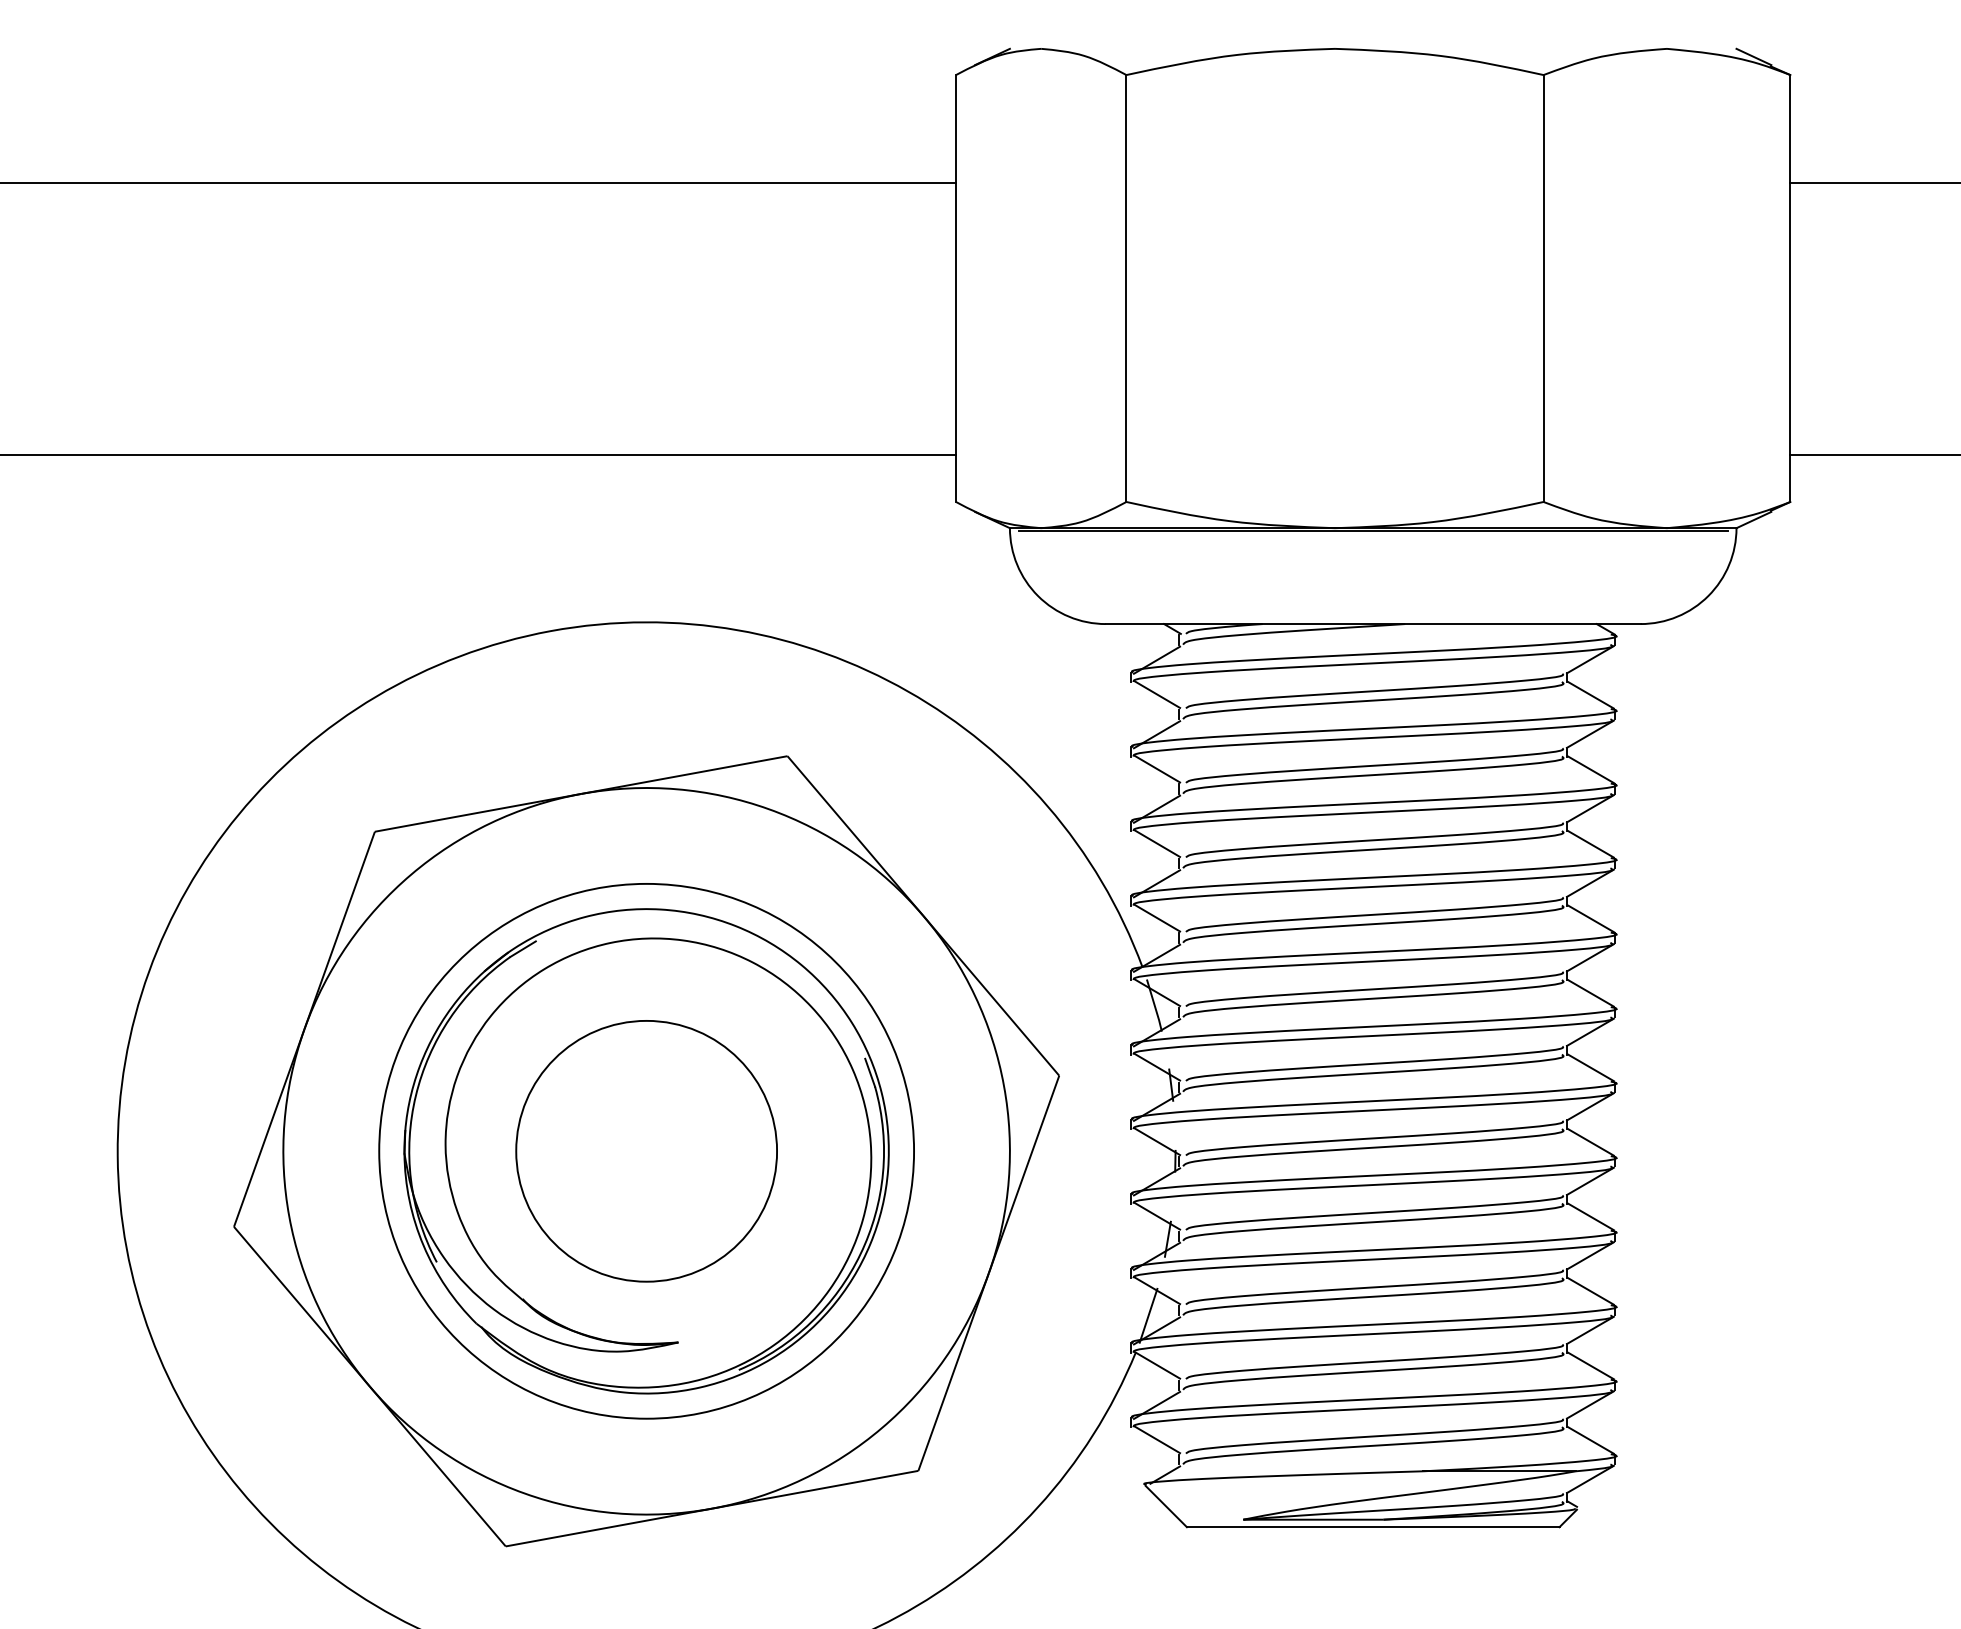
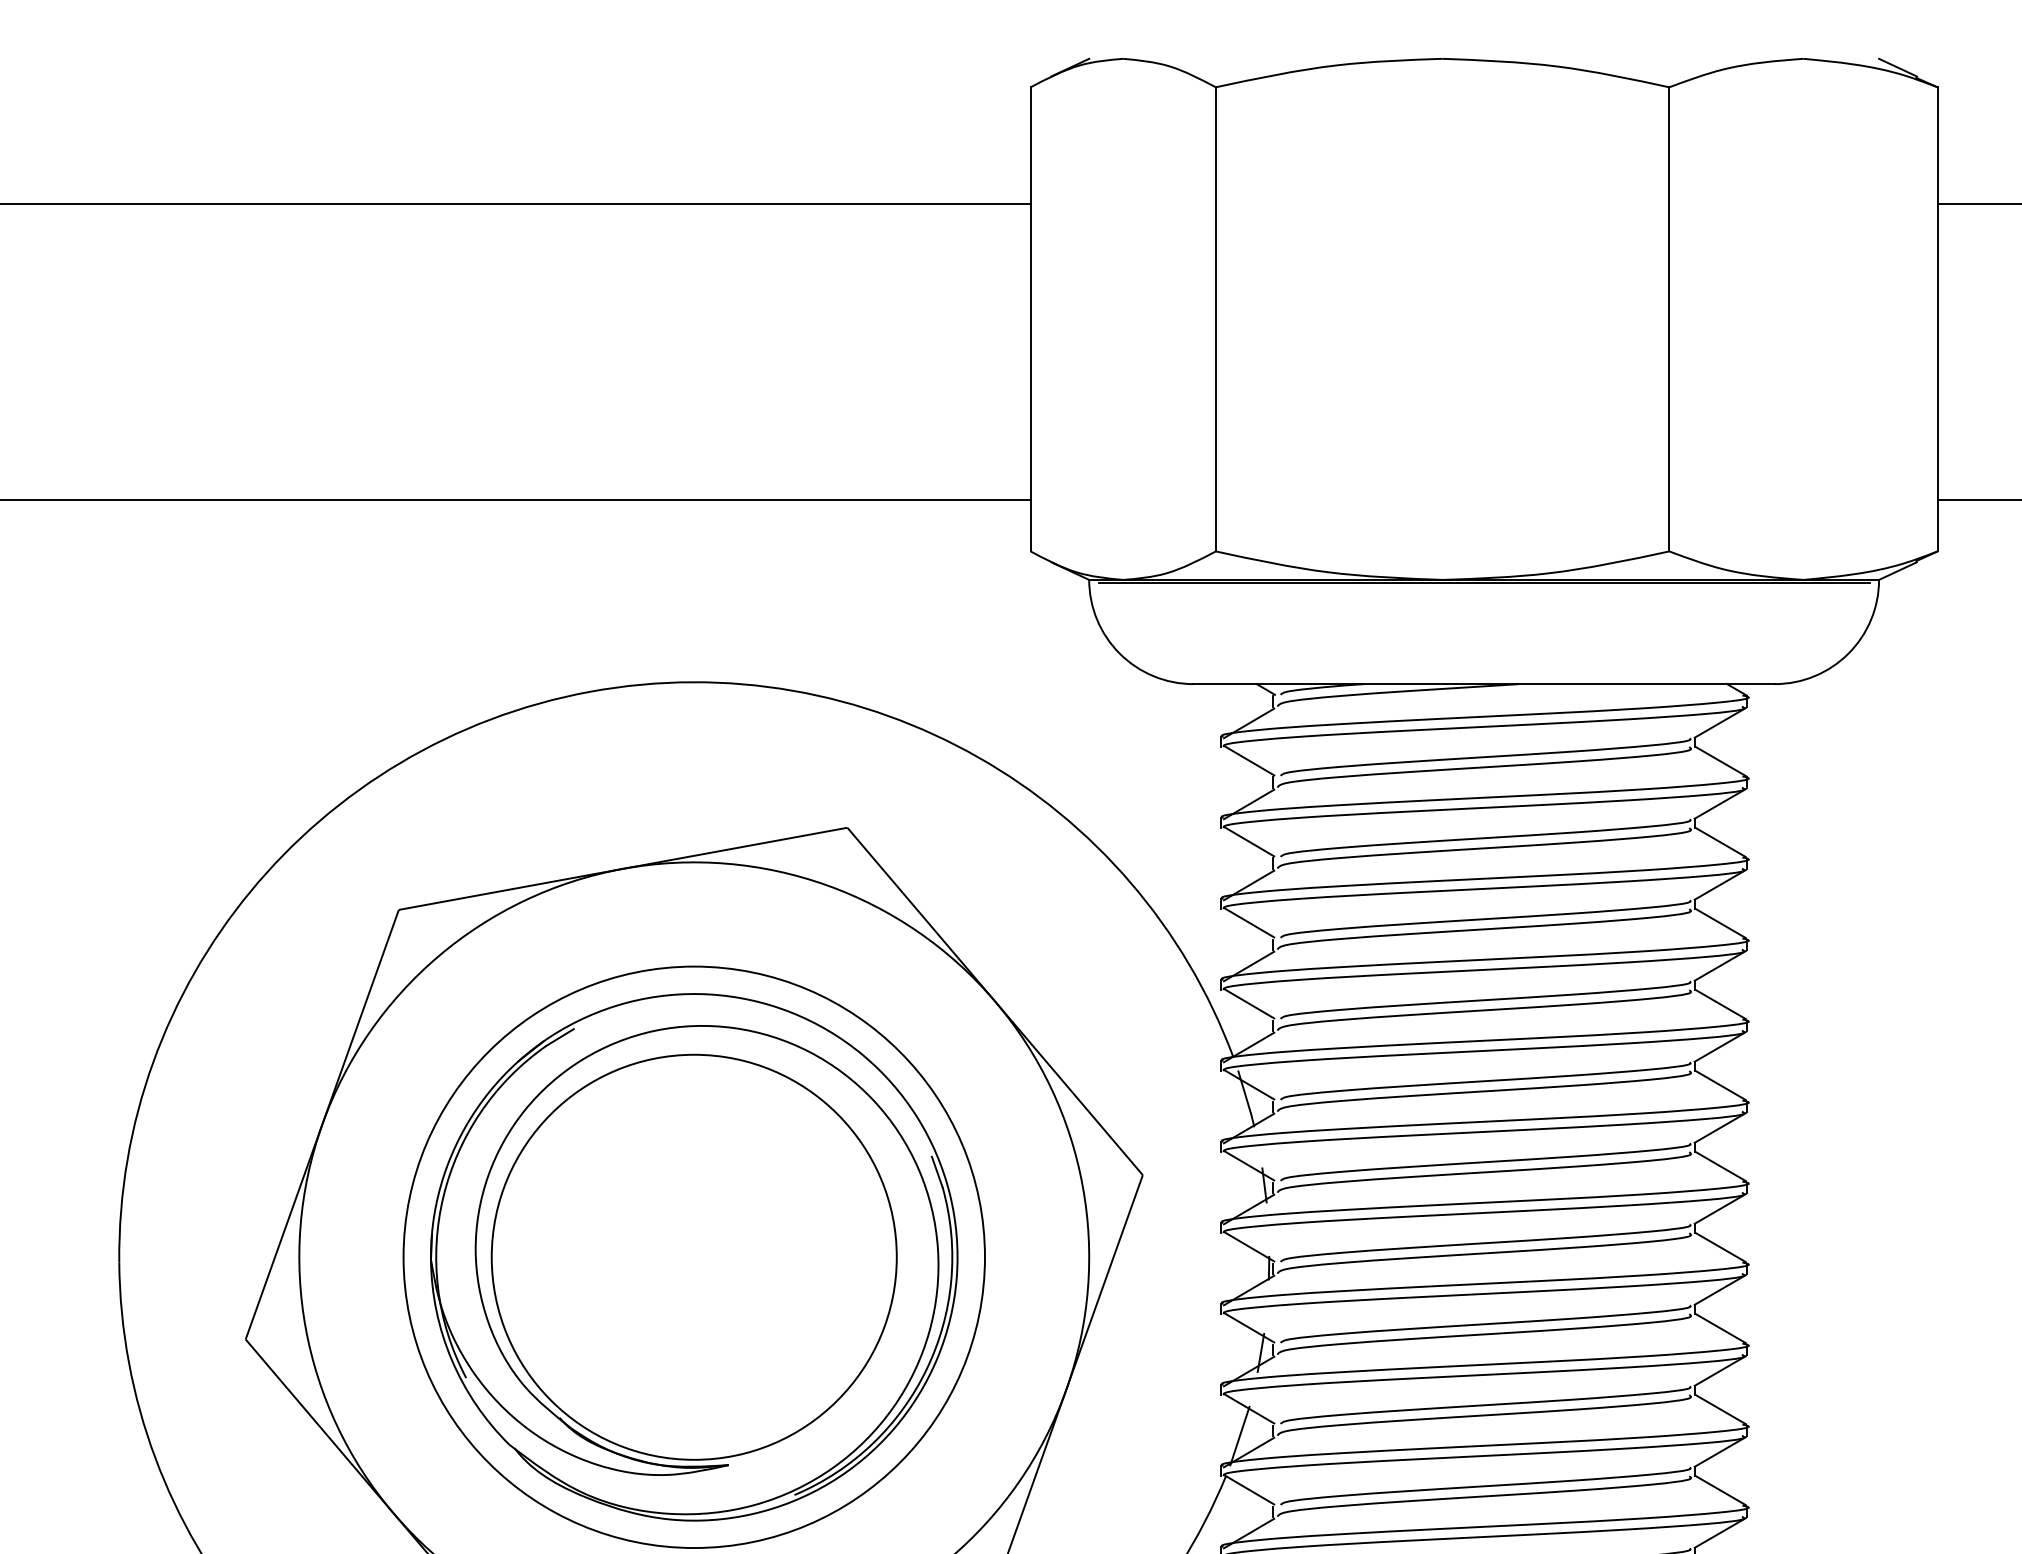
circle: (646, 1151) -> (694, 1257), size x1.43

